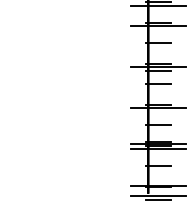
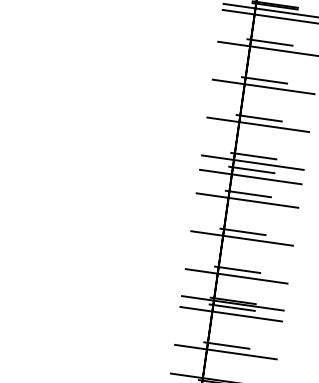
line: (158, 46) -> (258, 124), added
line: (158, 75) -> (250, 177), added
line: (158, 87) -> (247, 199), added
line: (158, 128) -> (236, 275), added
line: (158, 169) -> (225, 351), added

